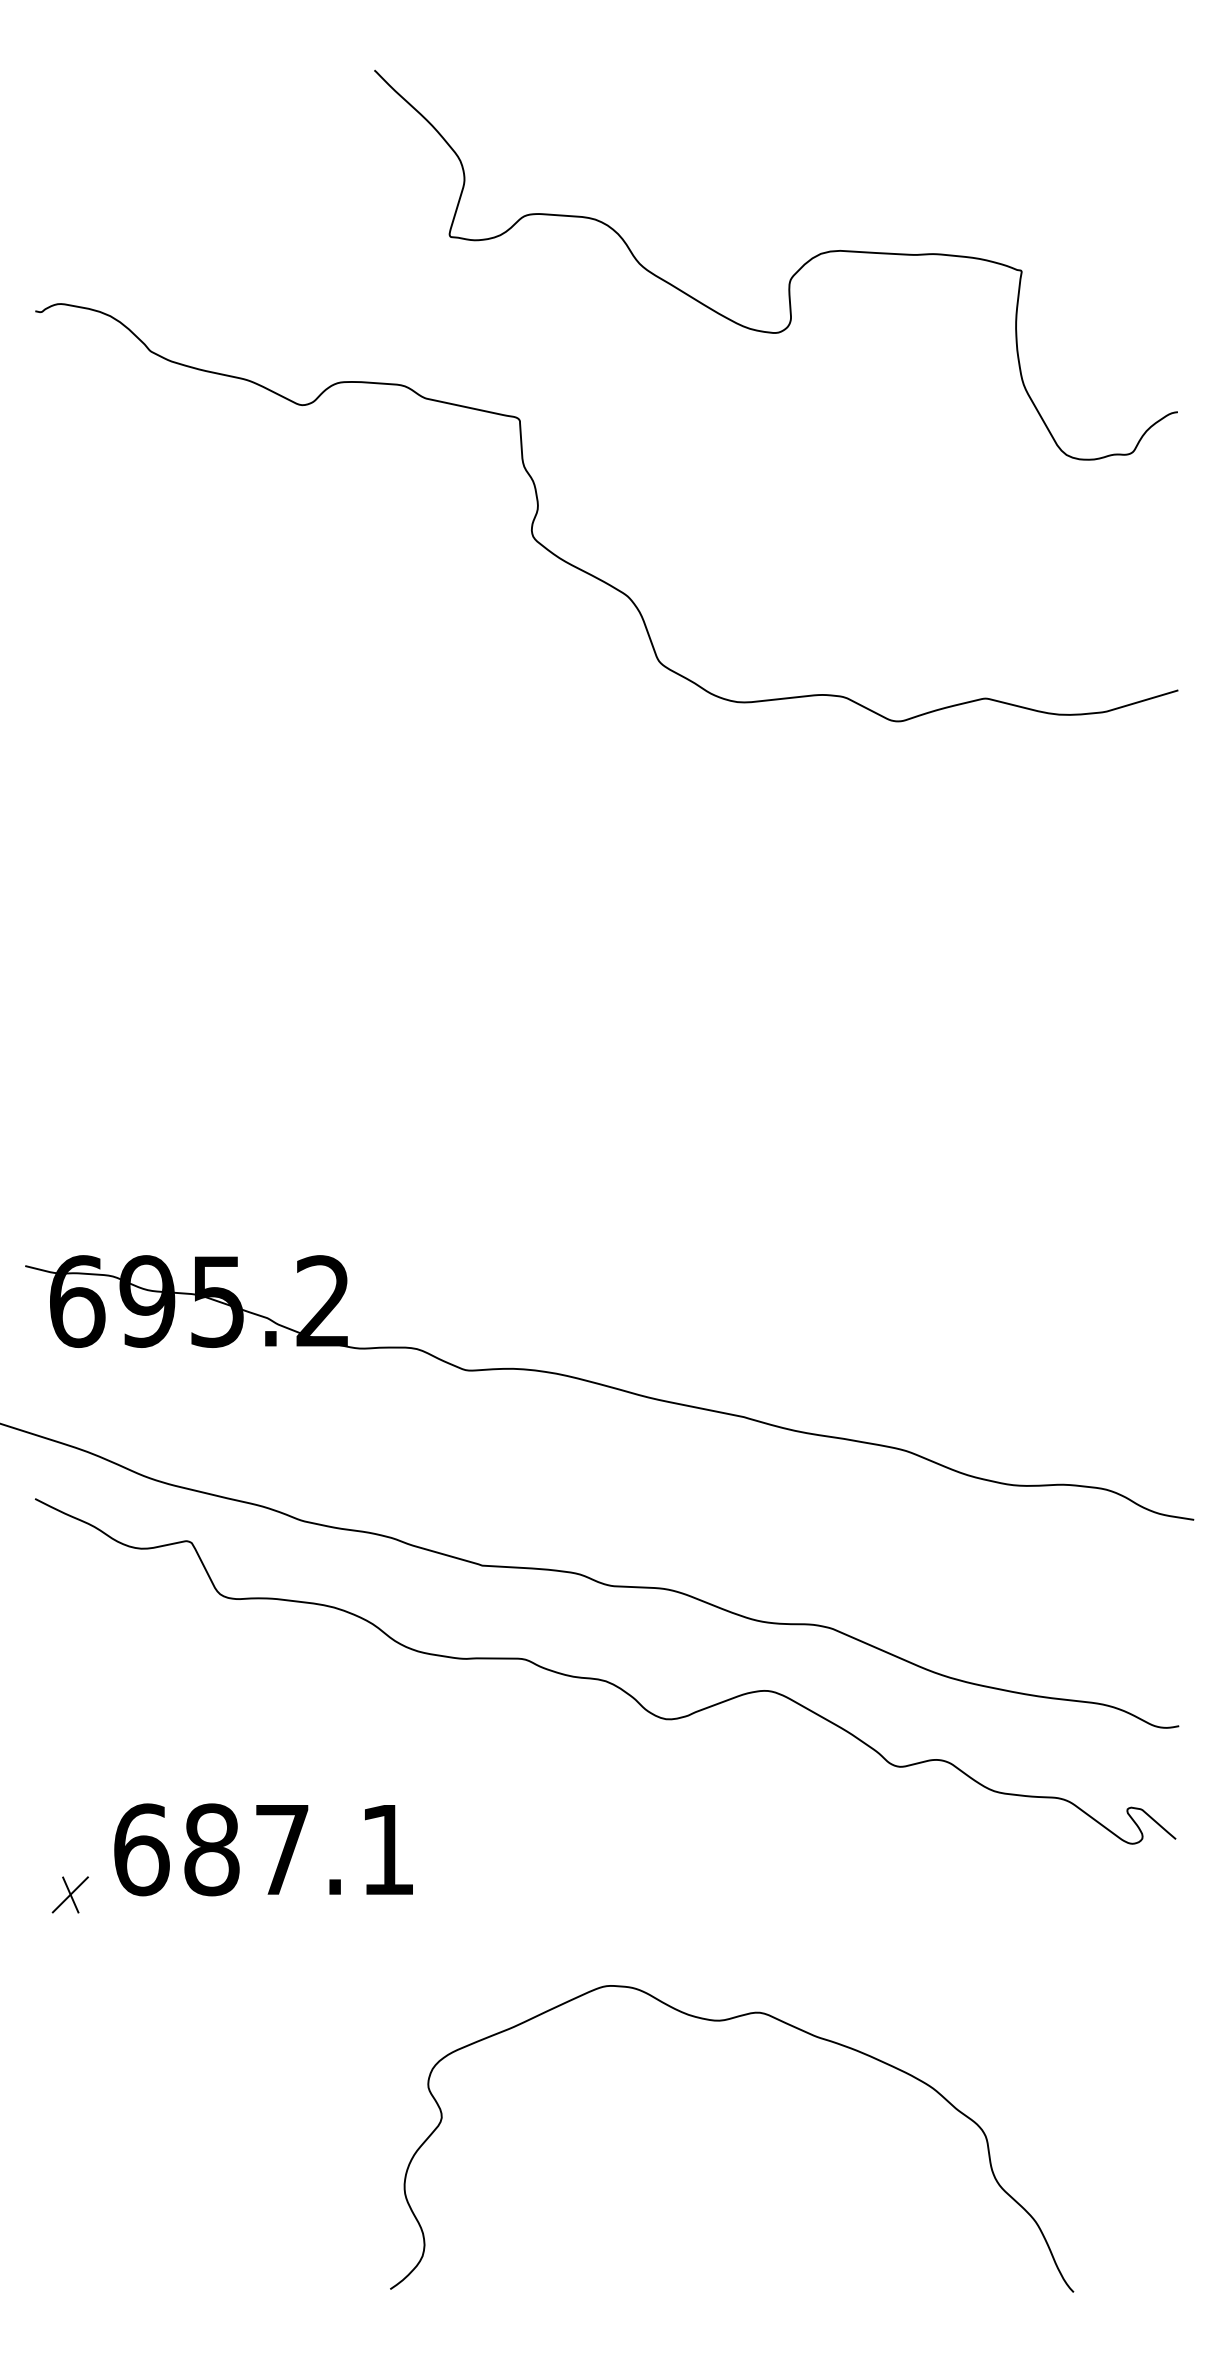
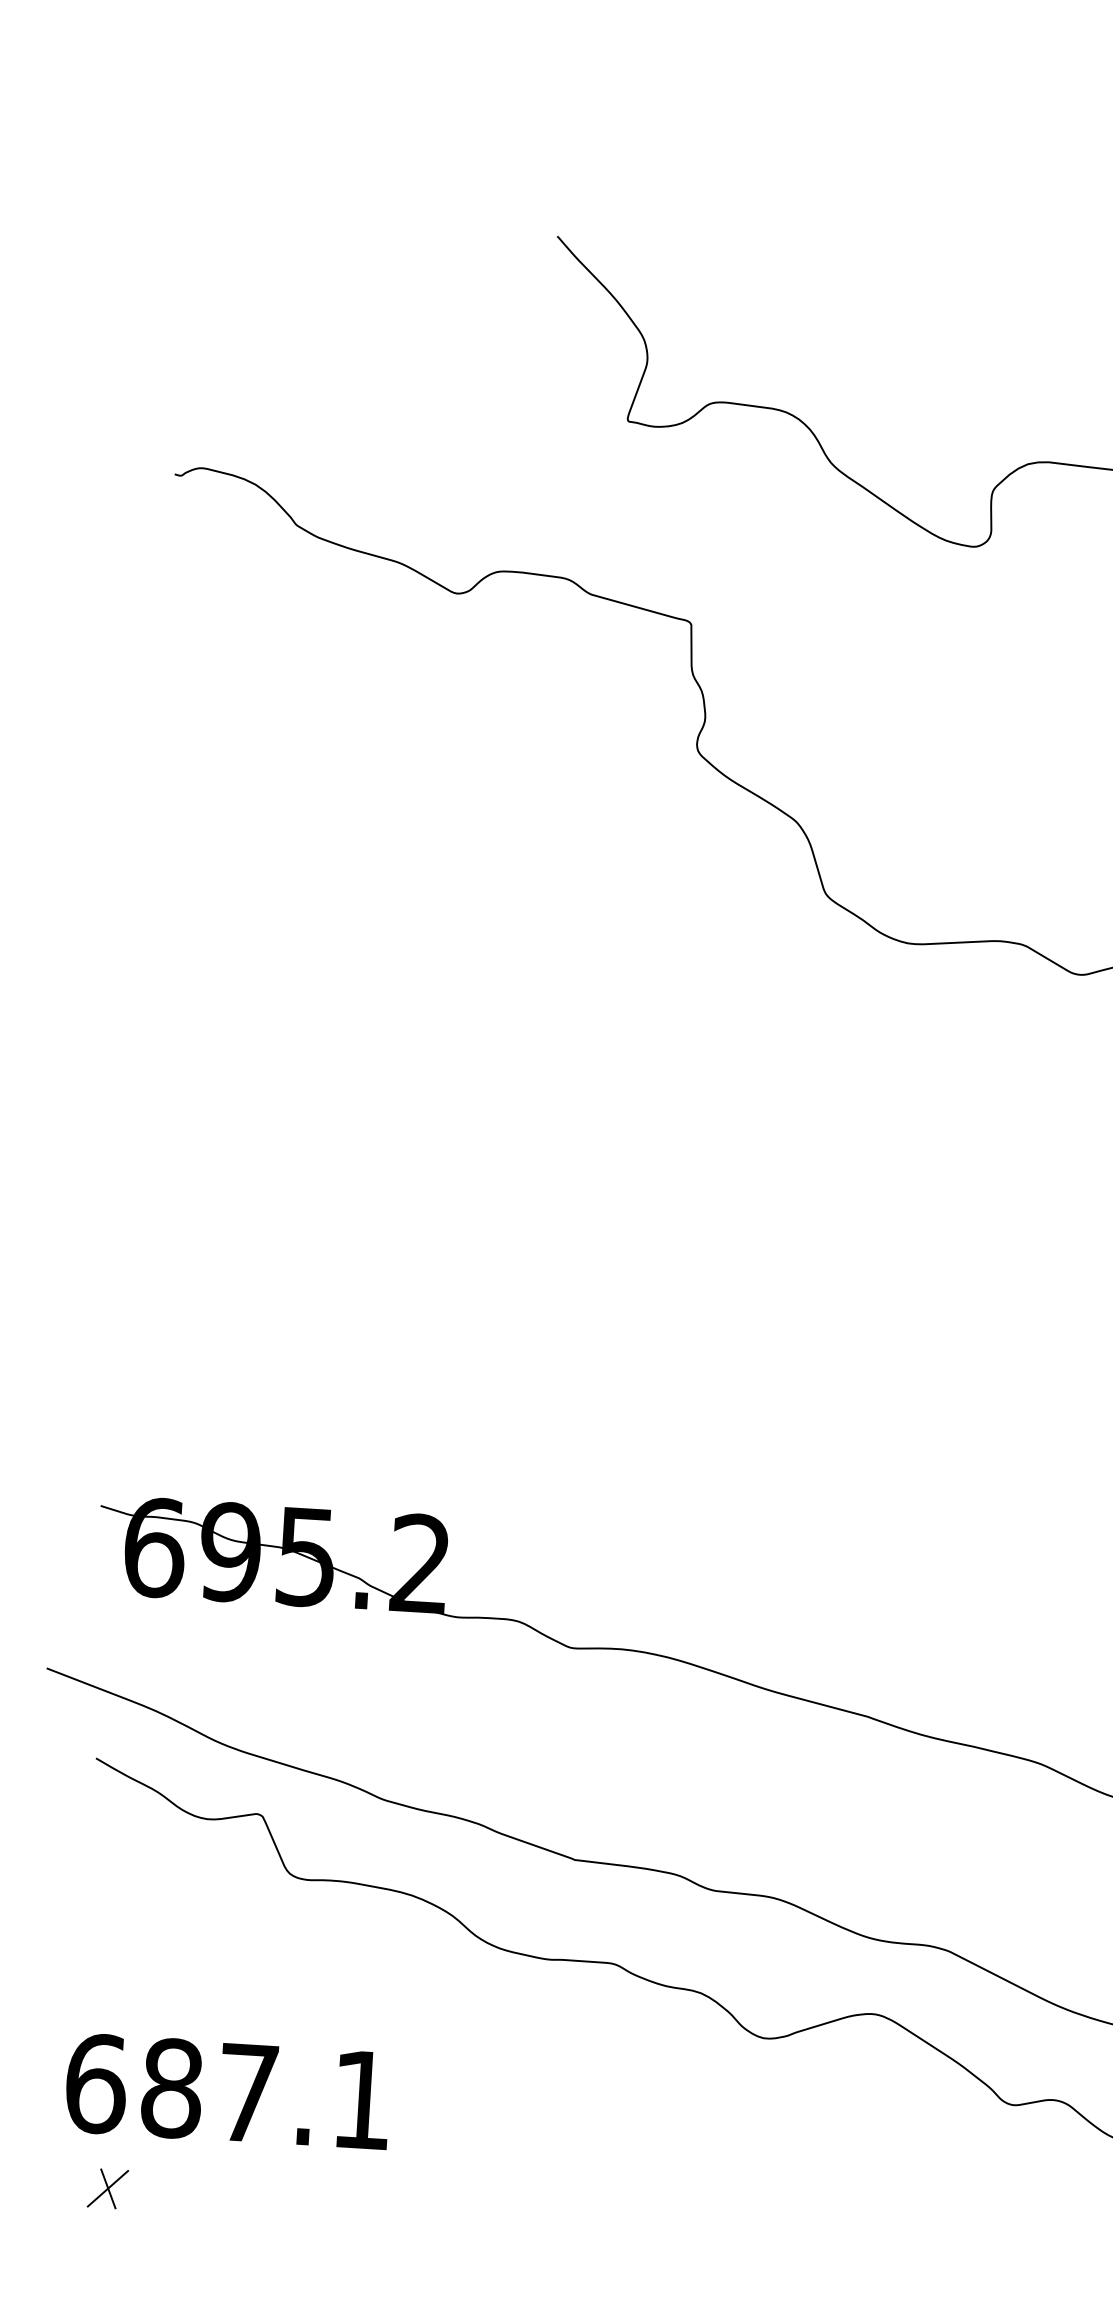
text: (263, 1849) -> (227, 2091), moved

